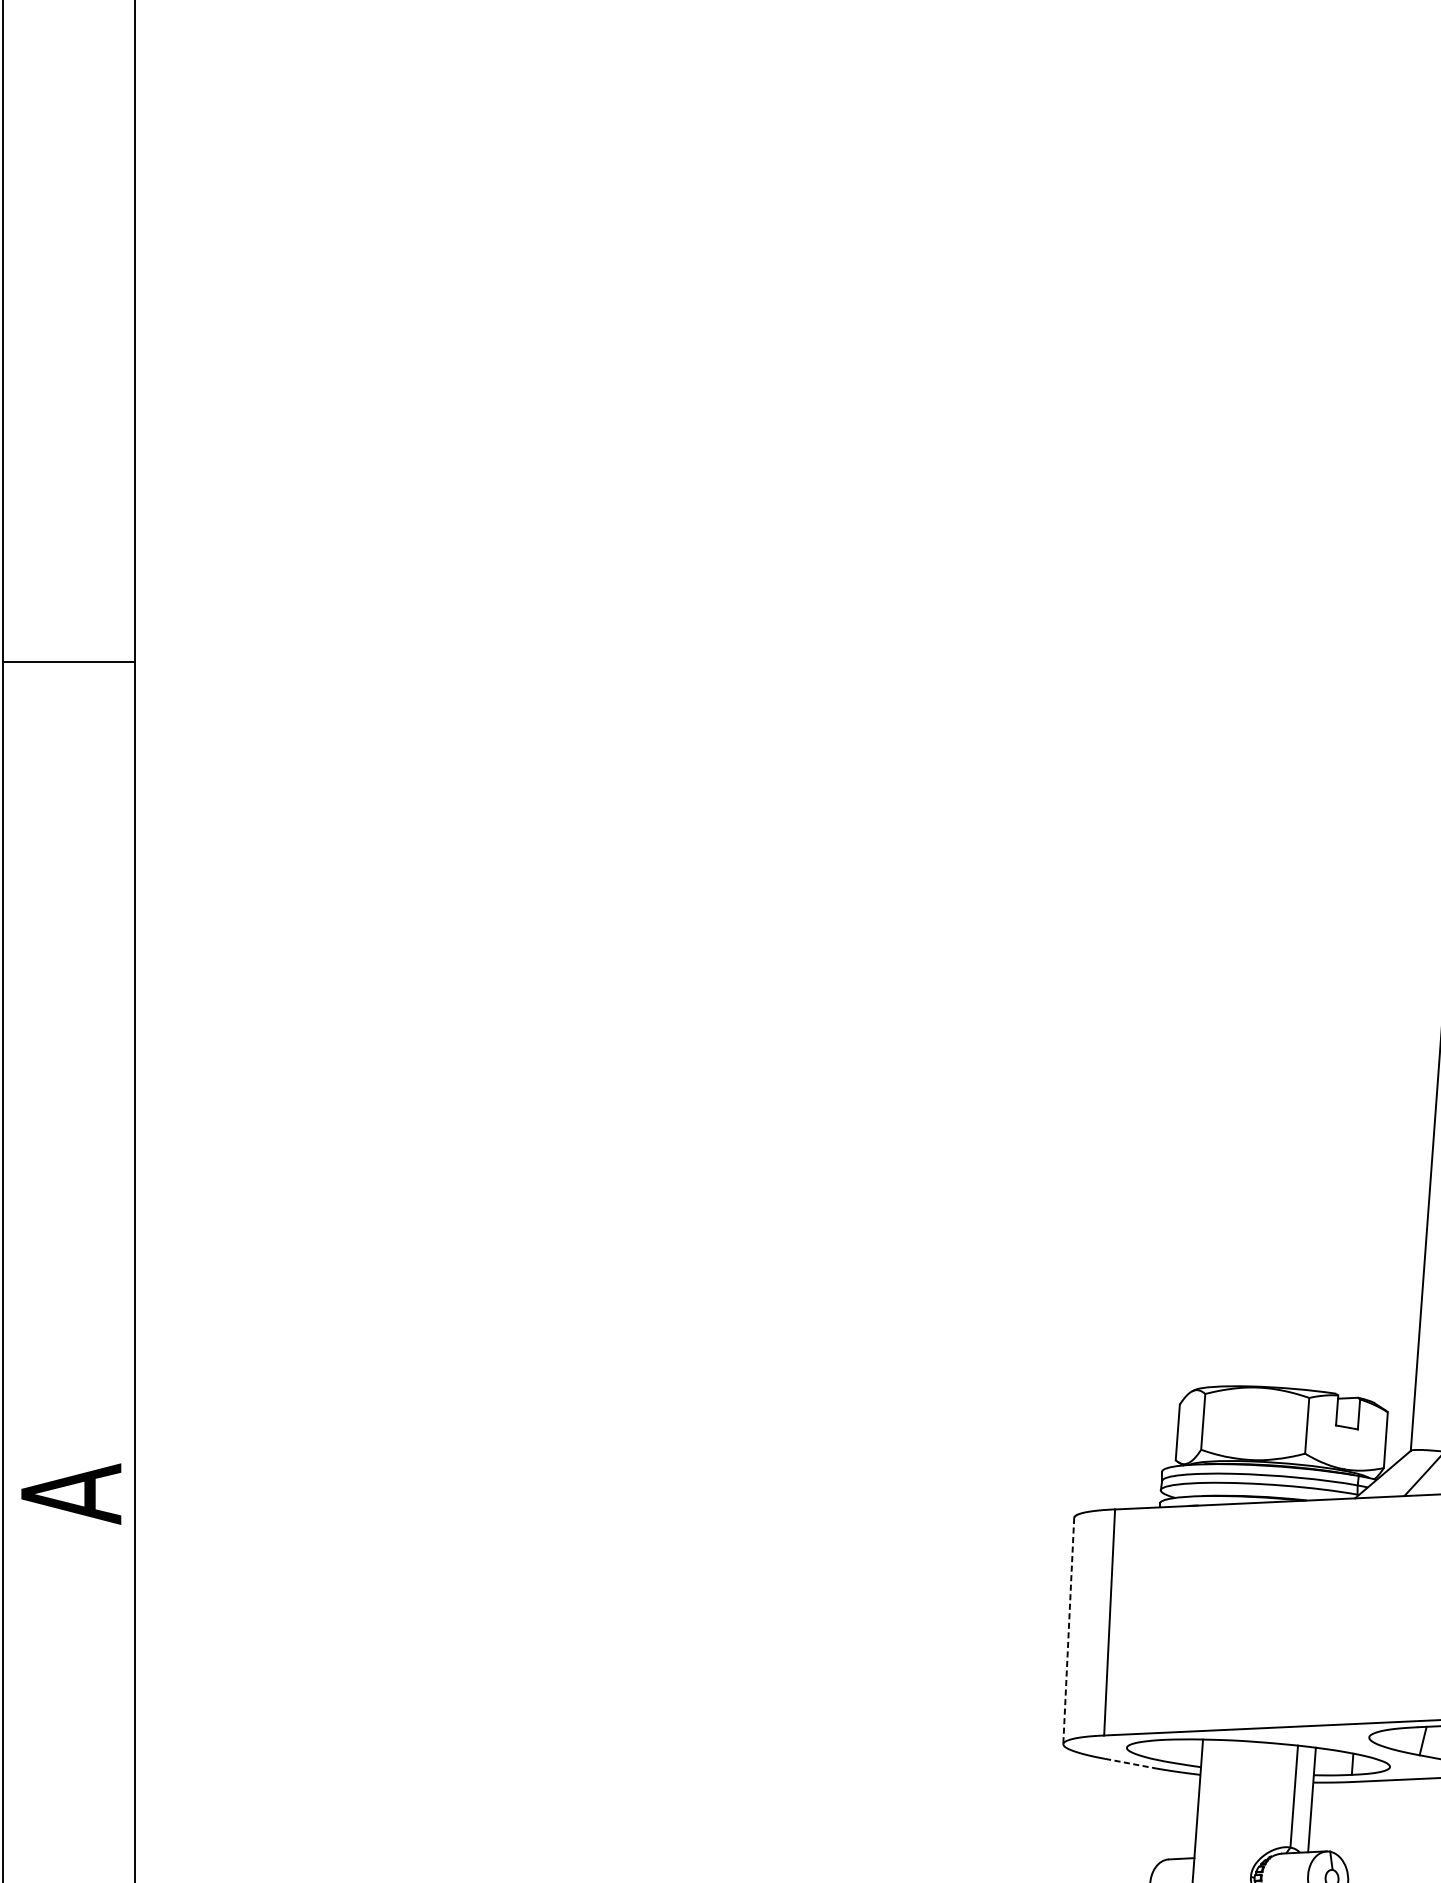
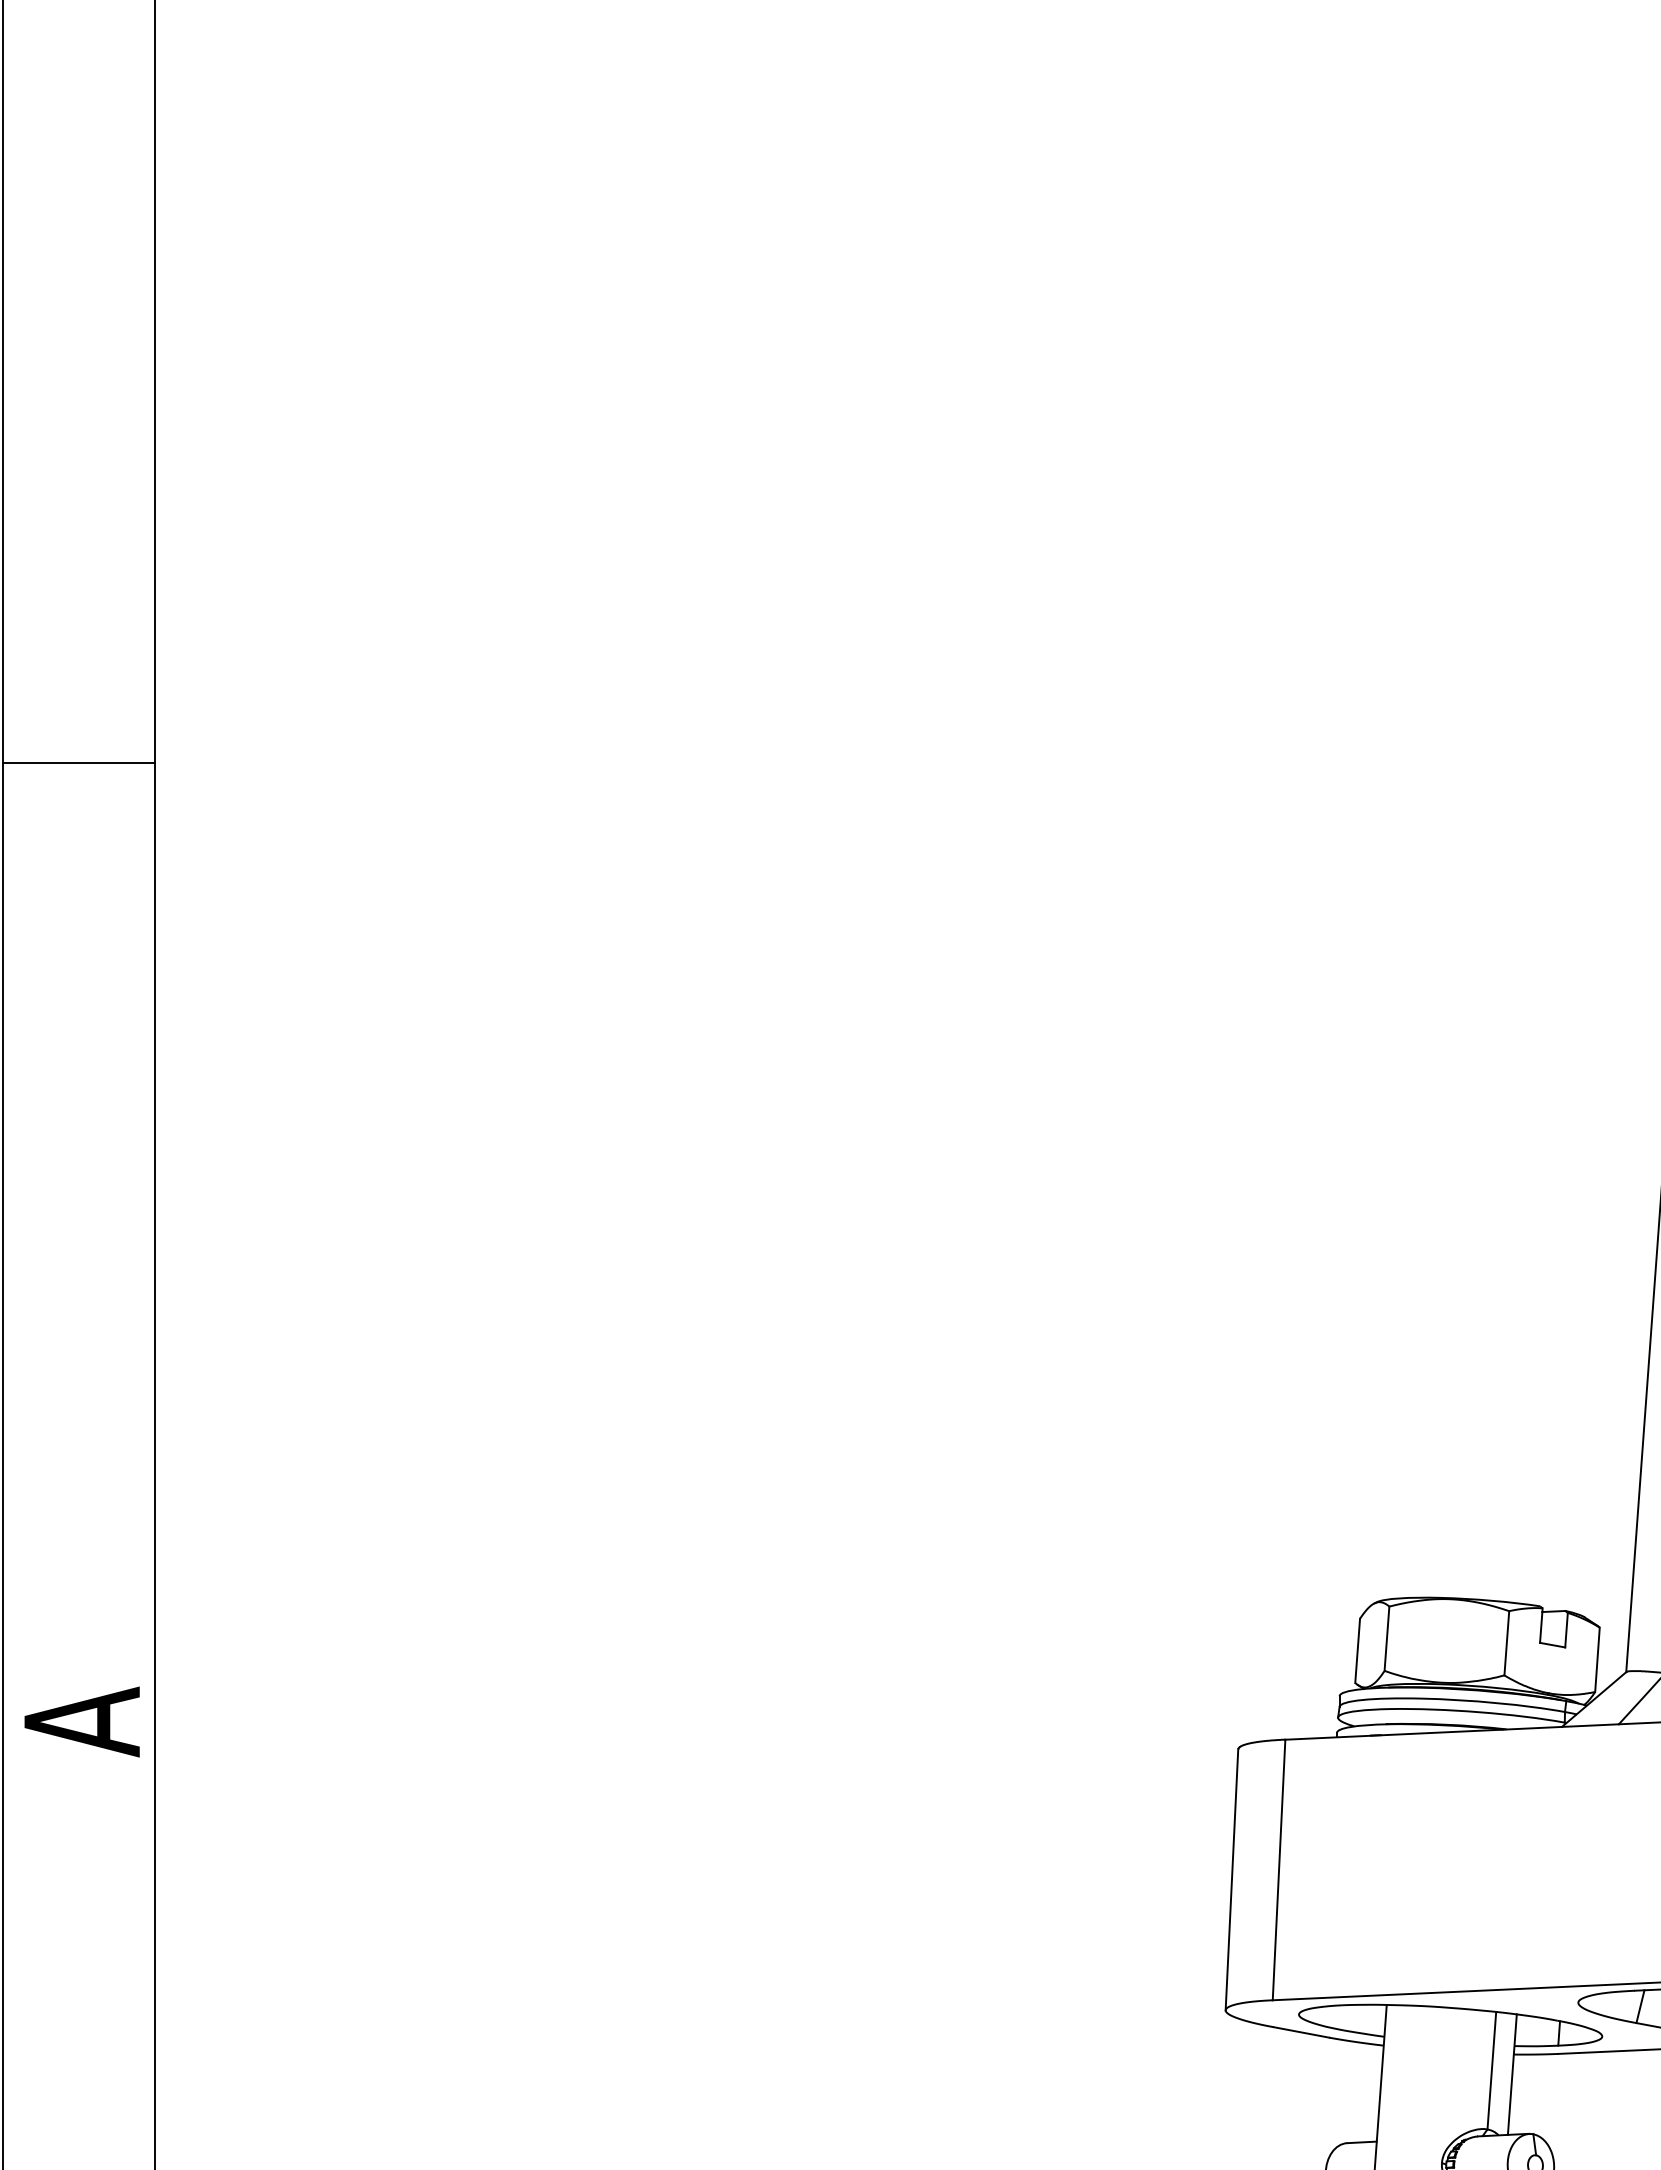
line: (1068, 1631) -> (1231, 1880), dashed -> solid
line: (1129, 1763) -> (1301, 2032), dashed -> solid

